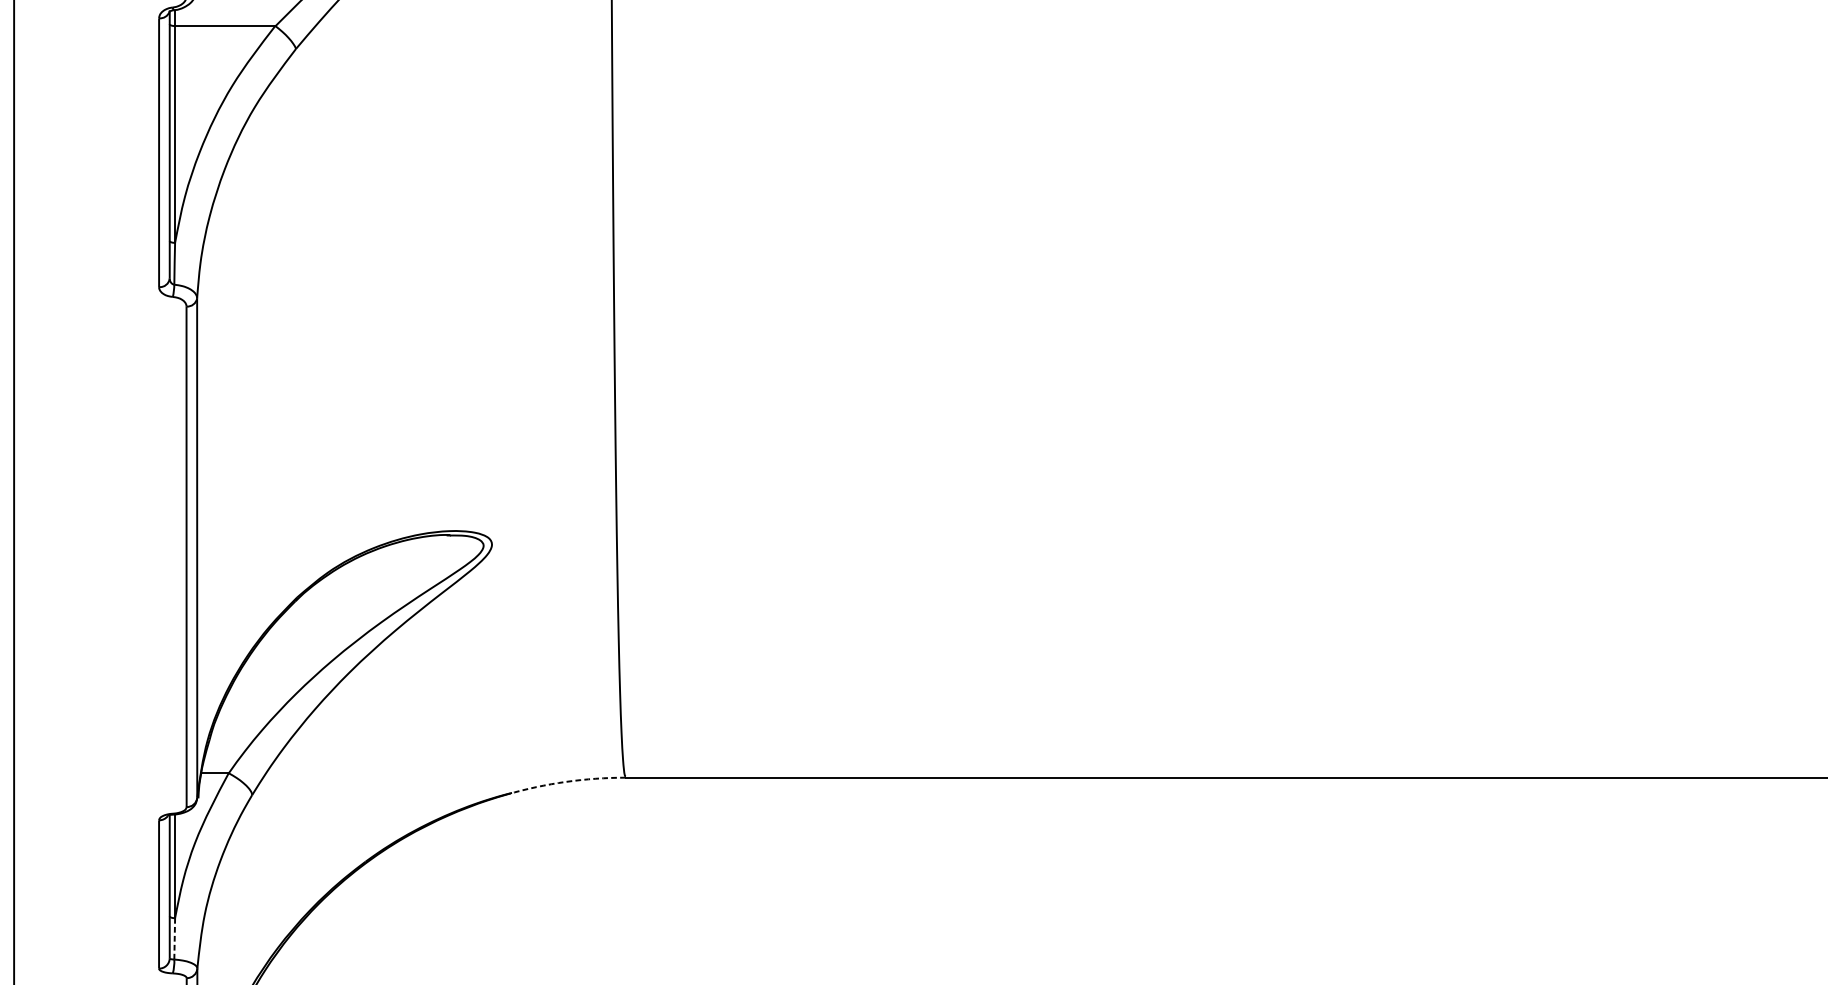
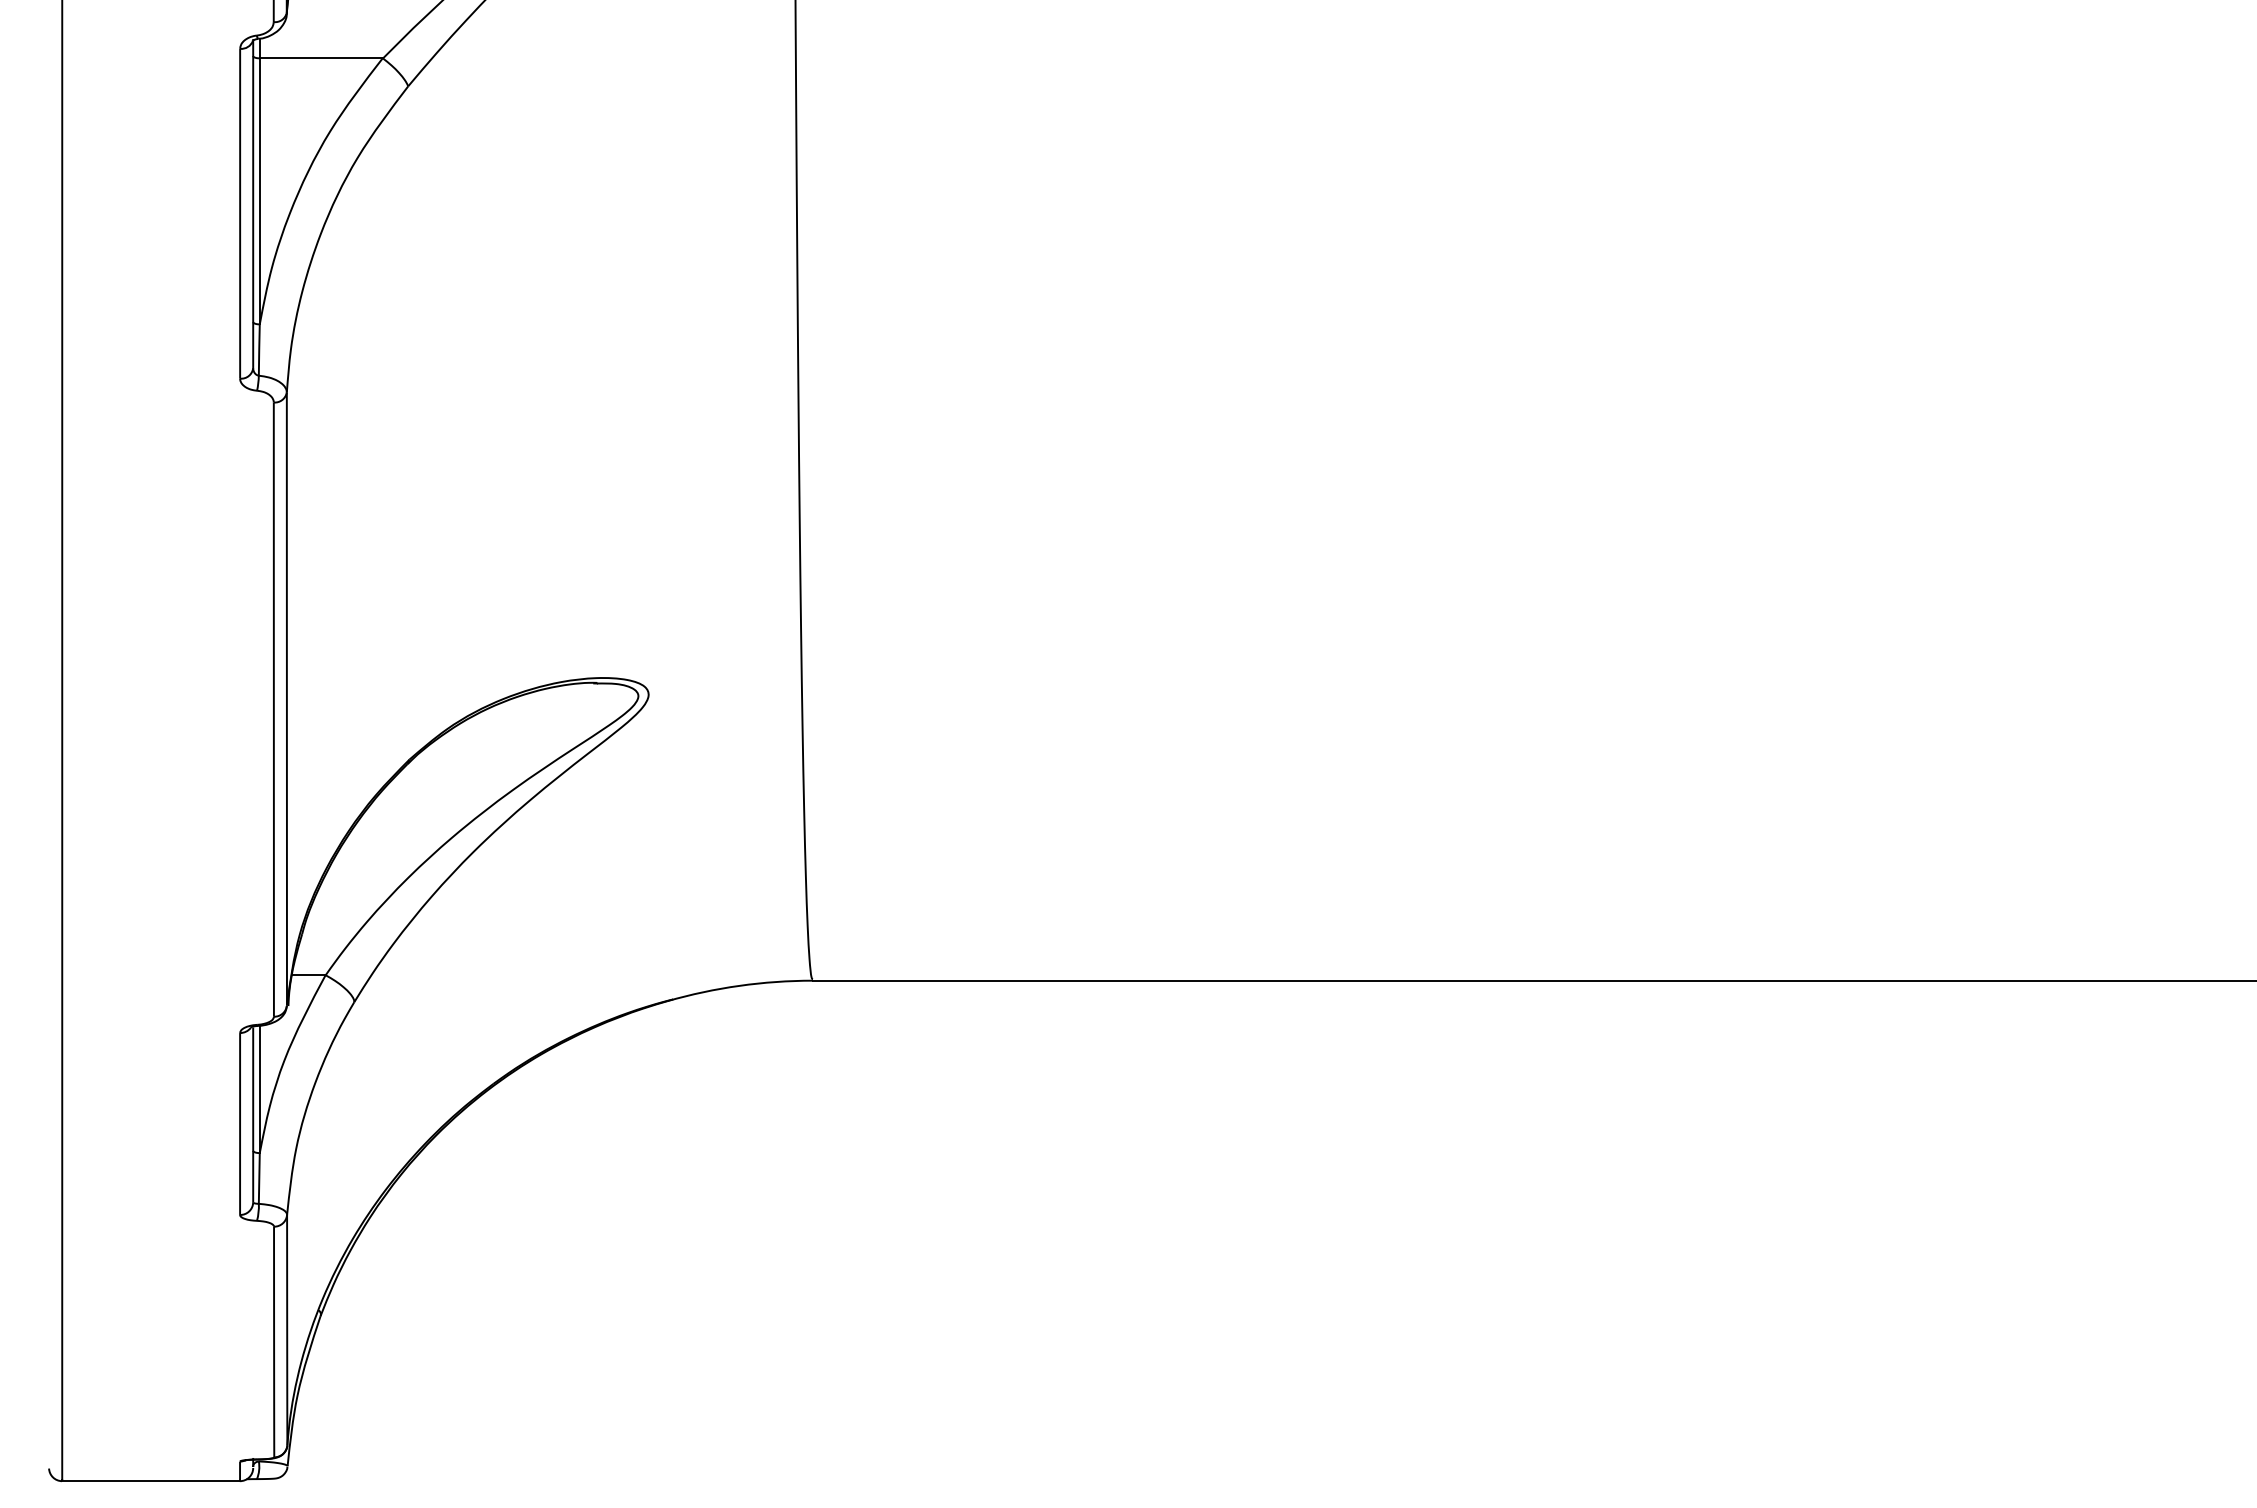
arc: (566, 781) -> (739, 985), dashed -> solid
line: (174, 938) -> (259, 1177), dashed -> solid

